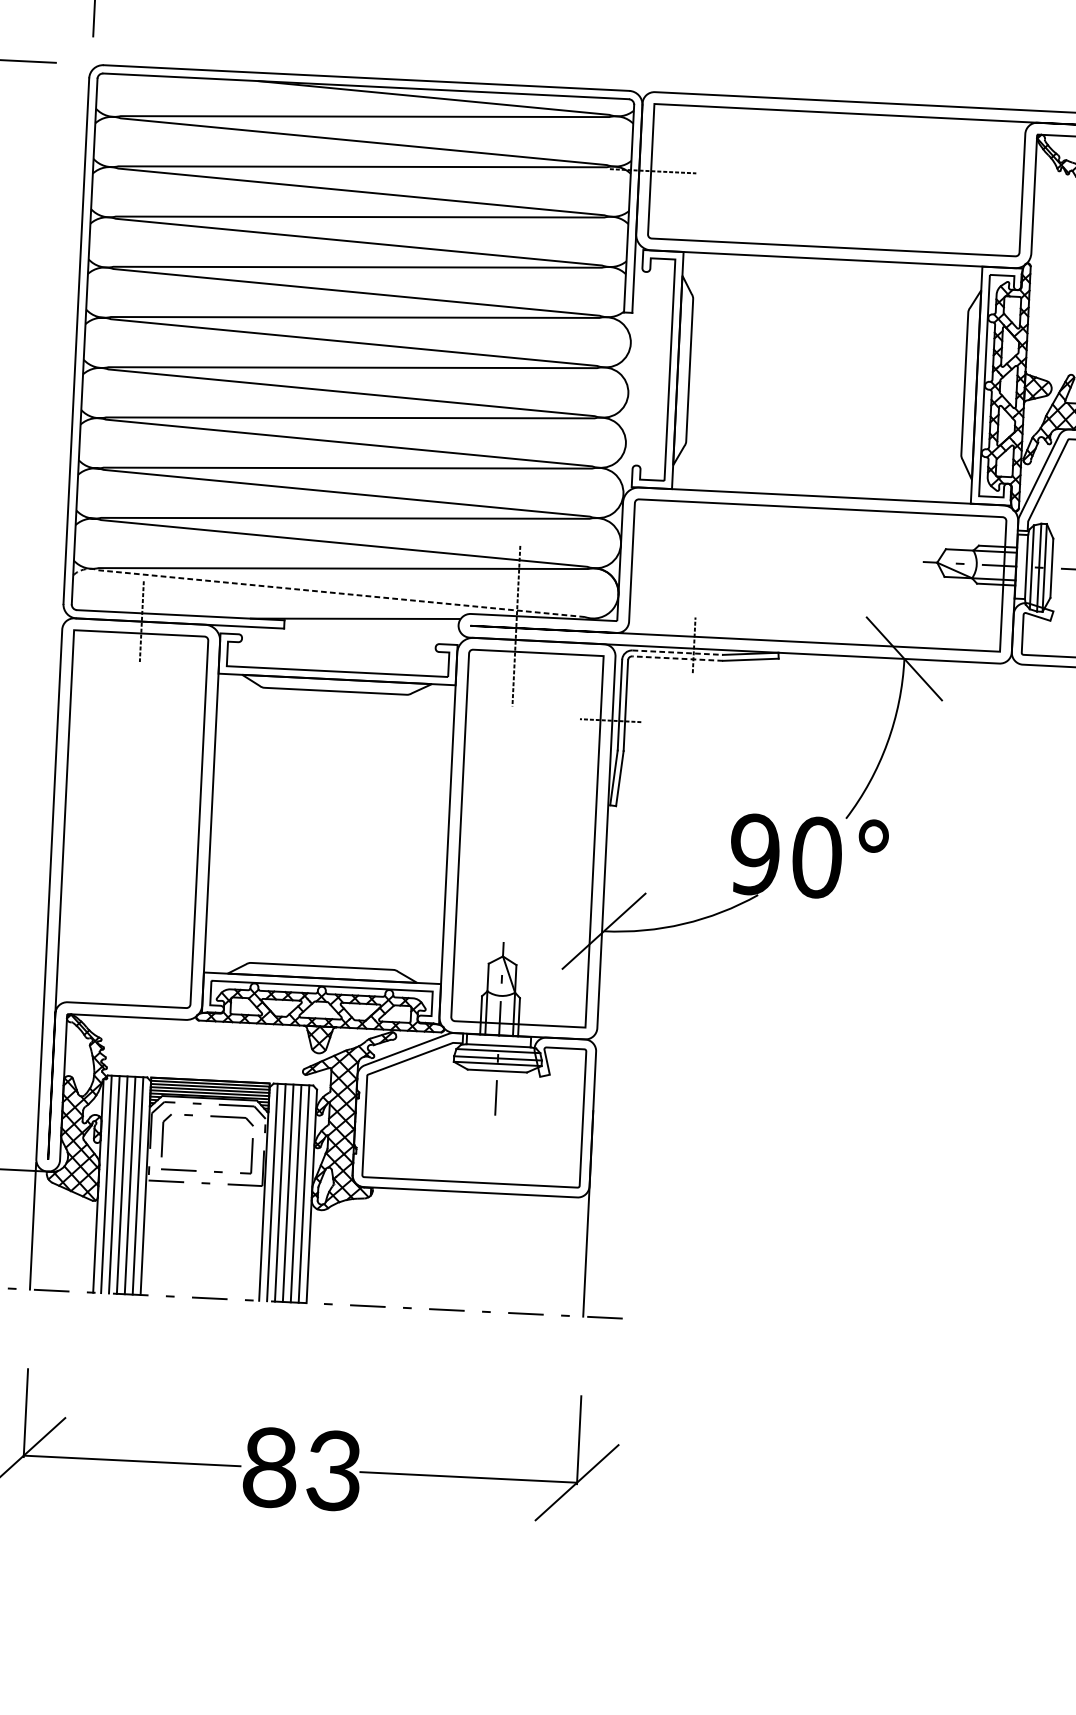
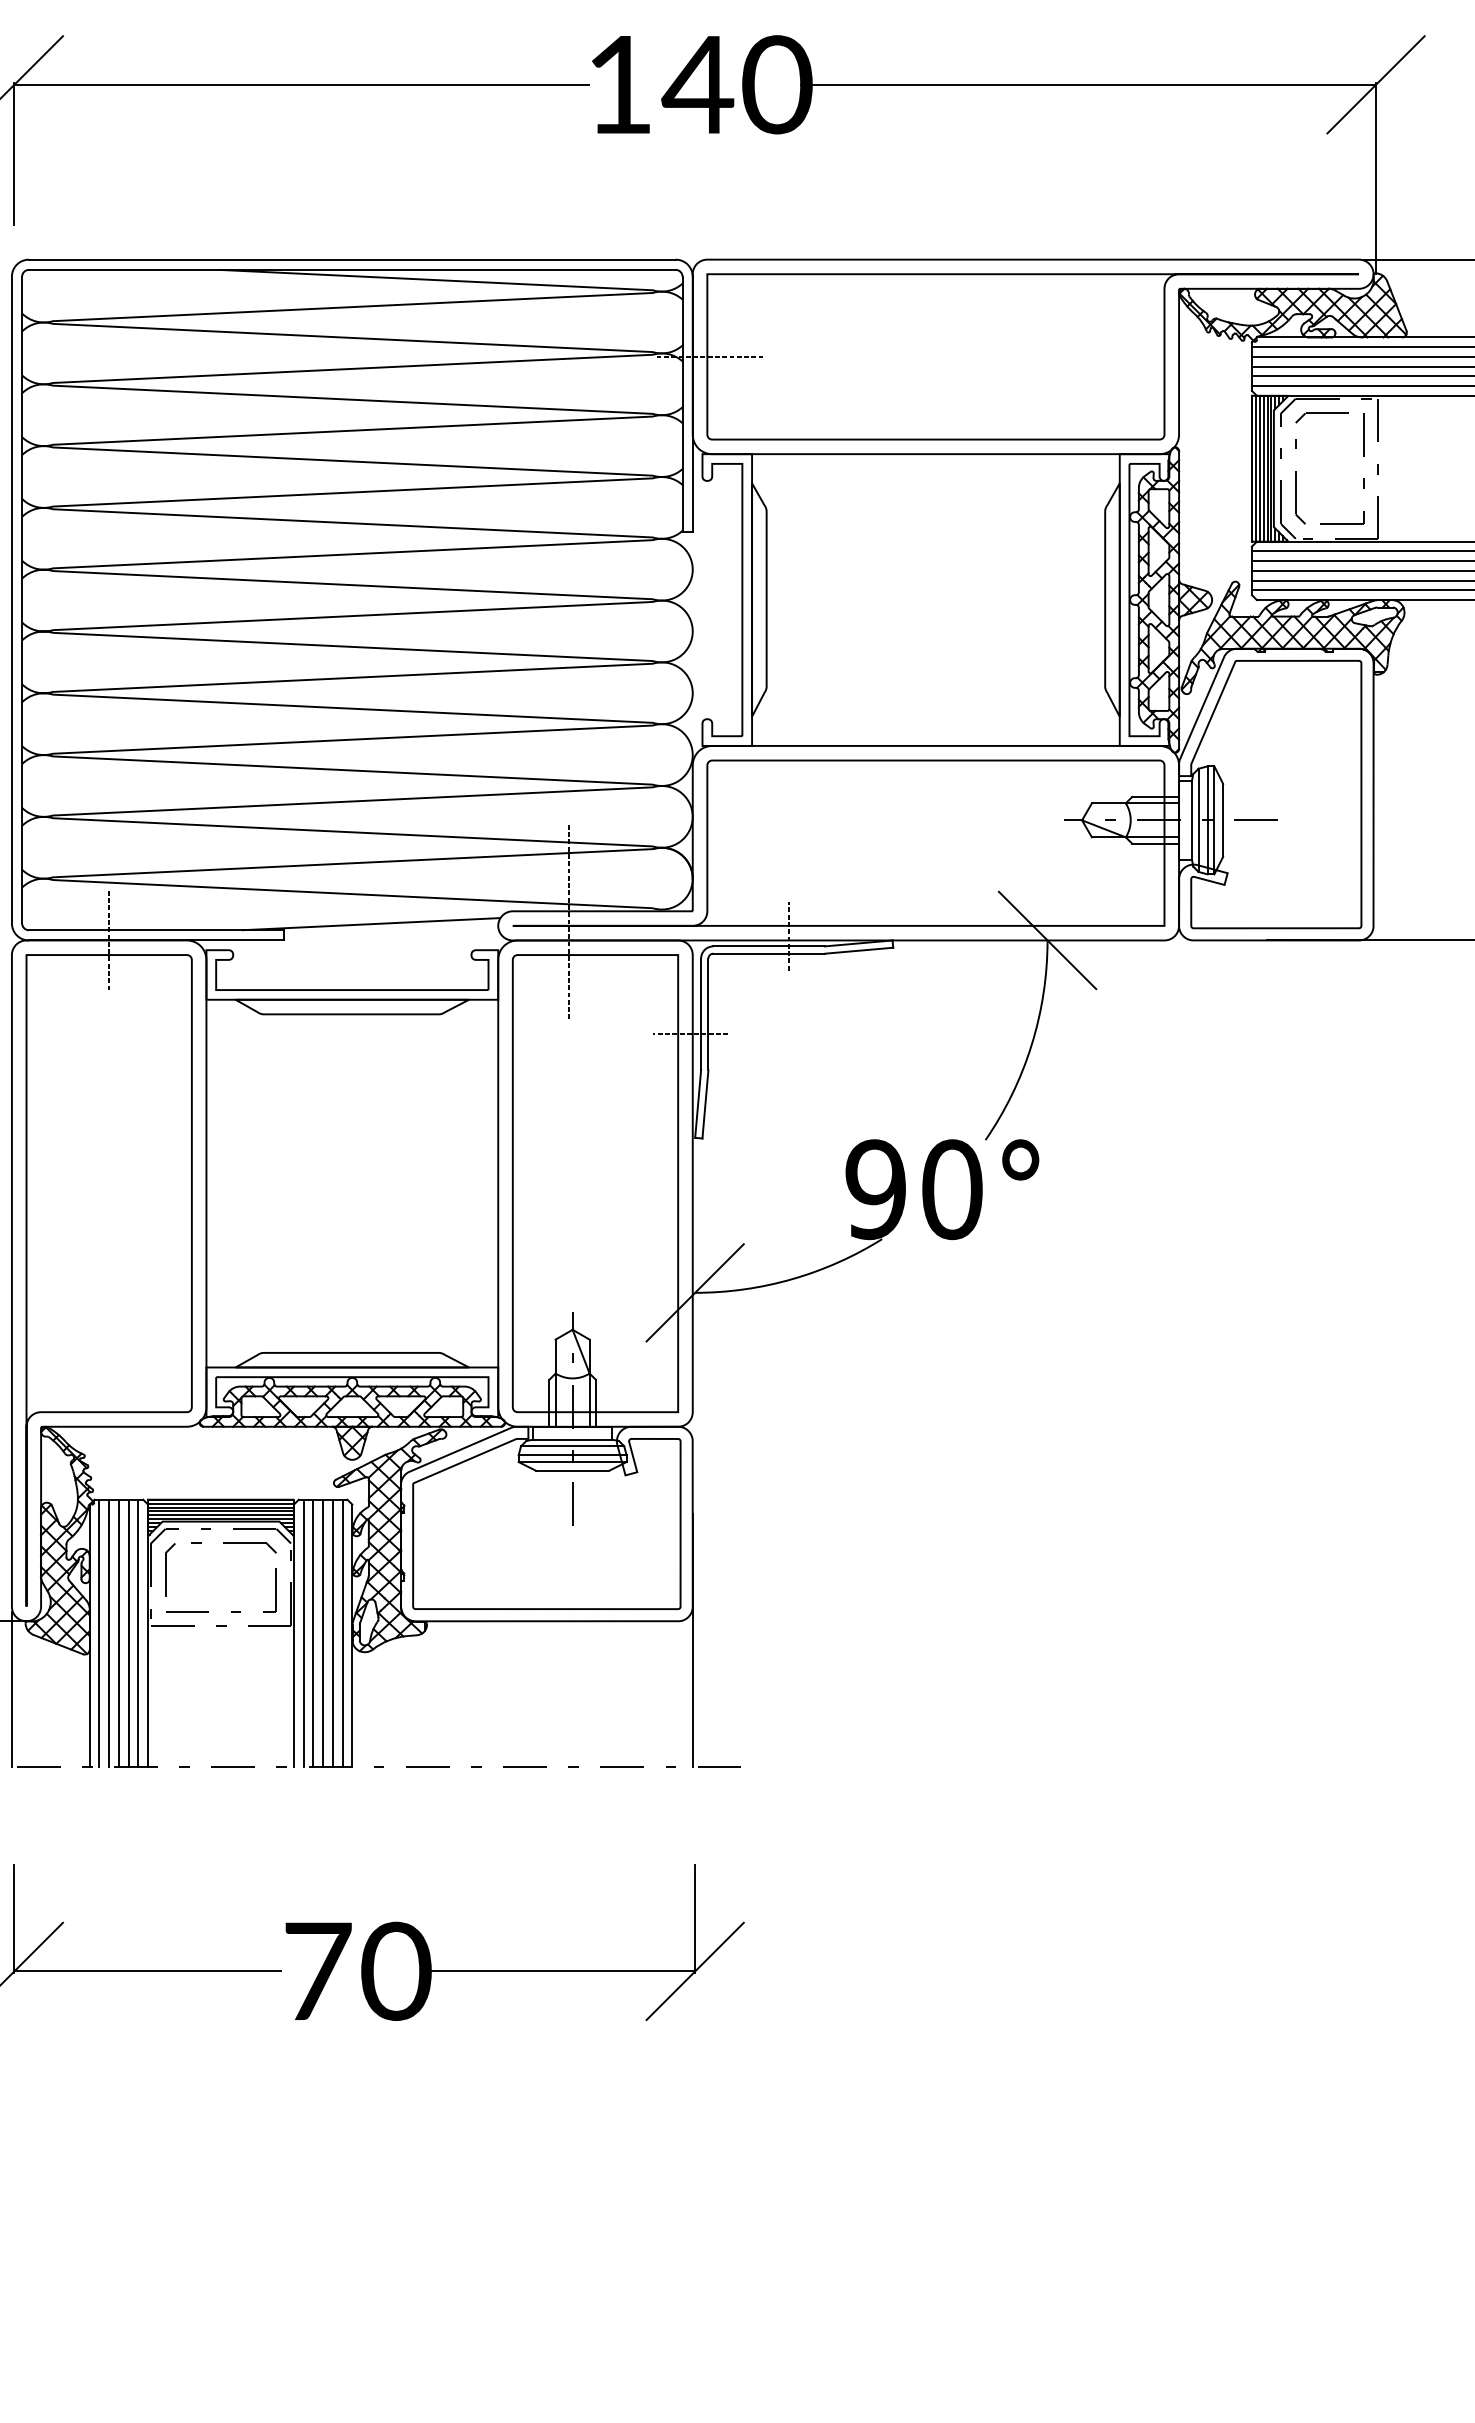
line: (324, 592) -> (331, 893), dashed -> solid
line: (678, 652) -> (769, 946), dashed -> solid
line: (677, 658) -> (769, 953), dashed -> solid
text: (303, 1469) -> (358, 1971), 83 -> 70

